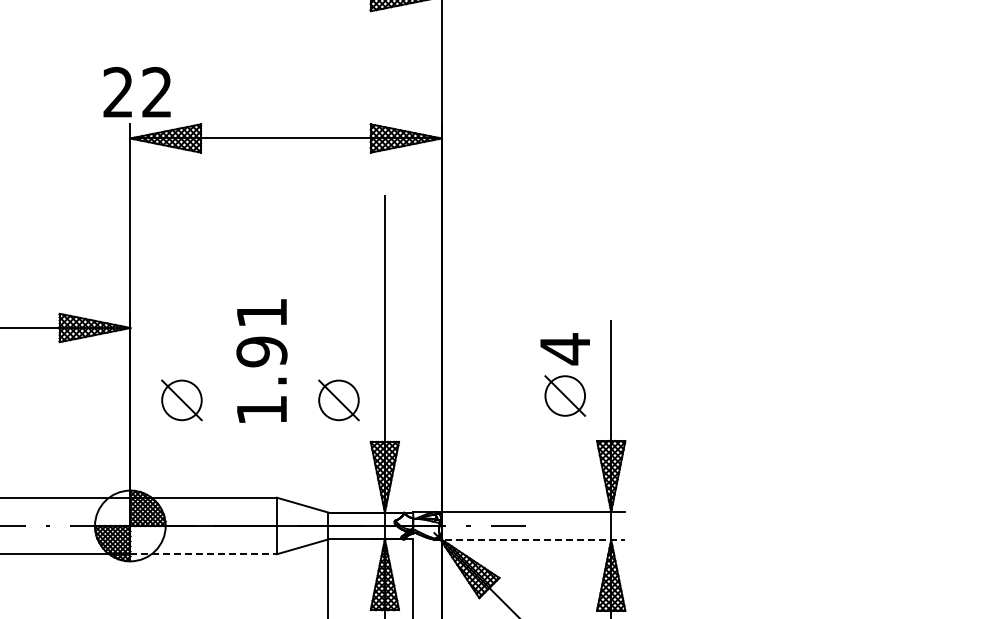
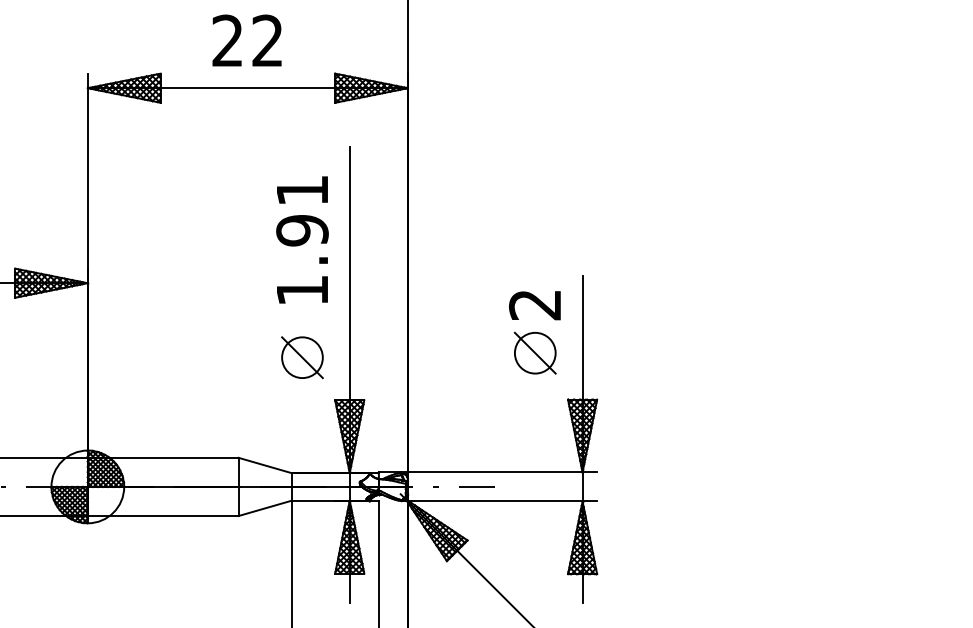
text: (136, 92) -> (246, 40), moved
text: (564, 349) -> (534, 305), 4 -> 2
text: (261, 360) -> (301, 239), moved
part: (181, 400) -> (140, 357), removed
line: (530, 540) -> (499, 501), dashed -> solid
line: (204, 554) -> (164, 516), dashed -> solid

